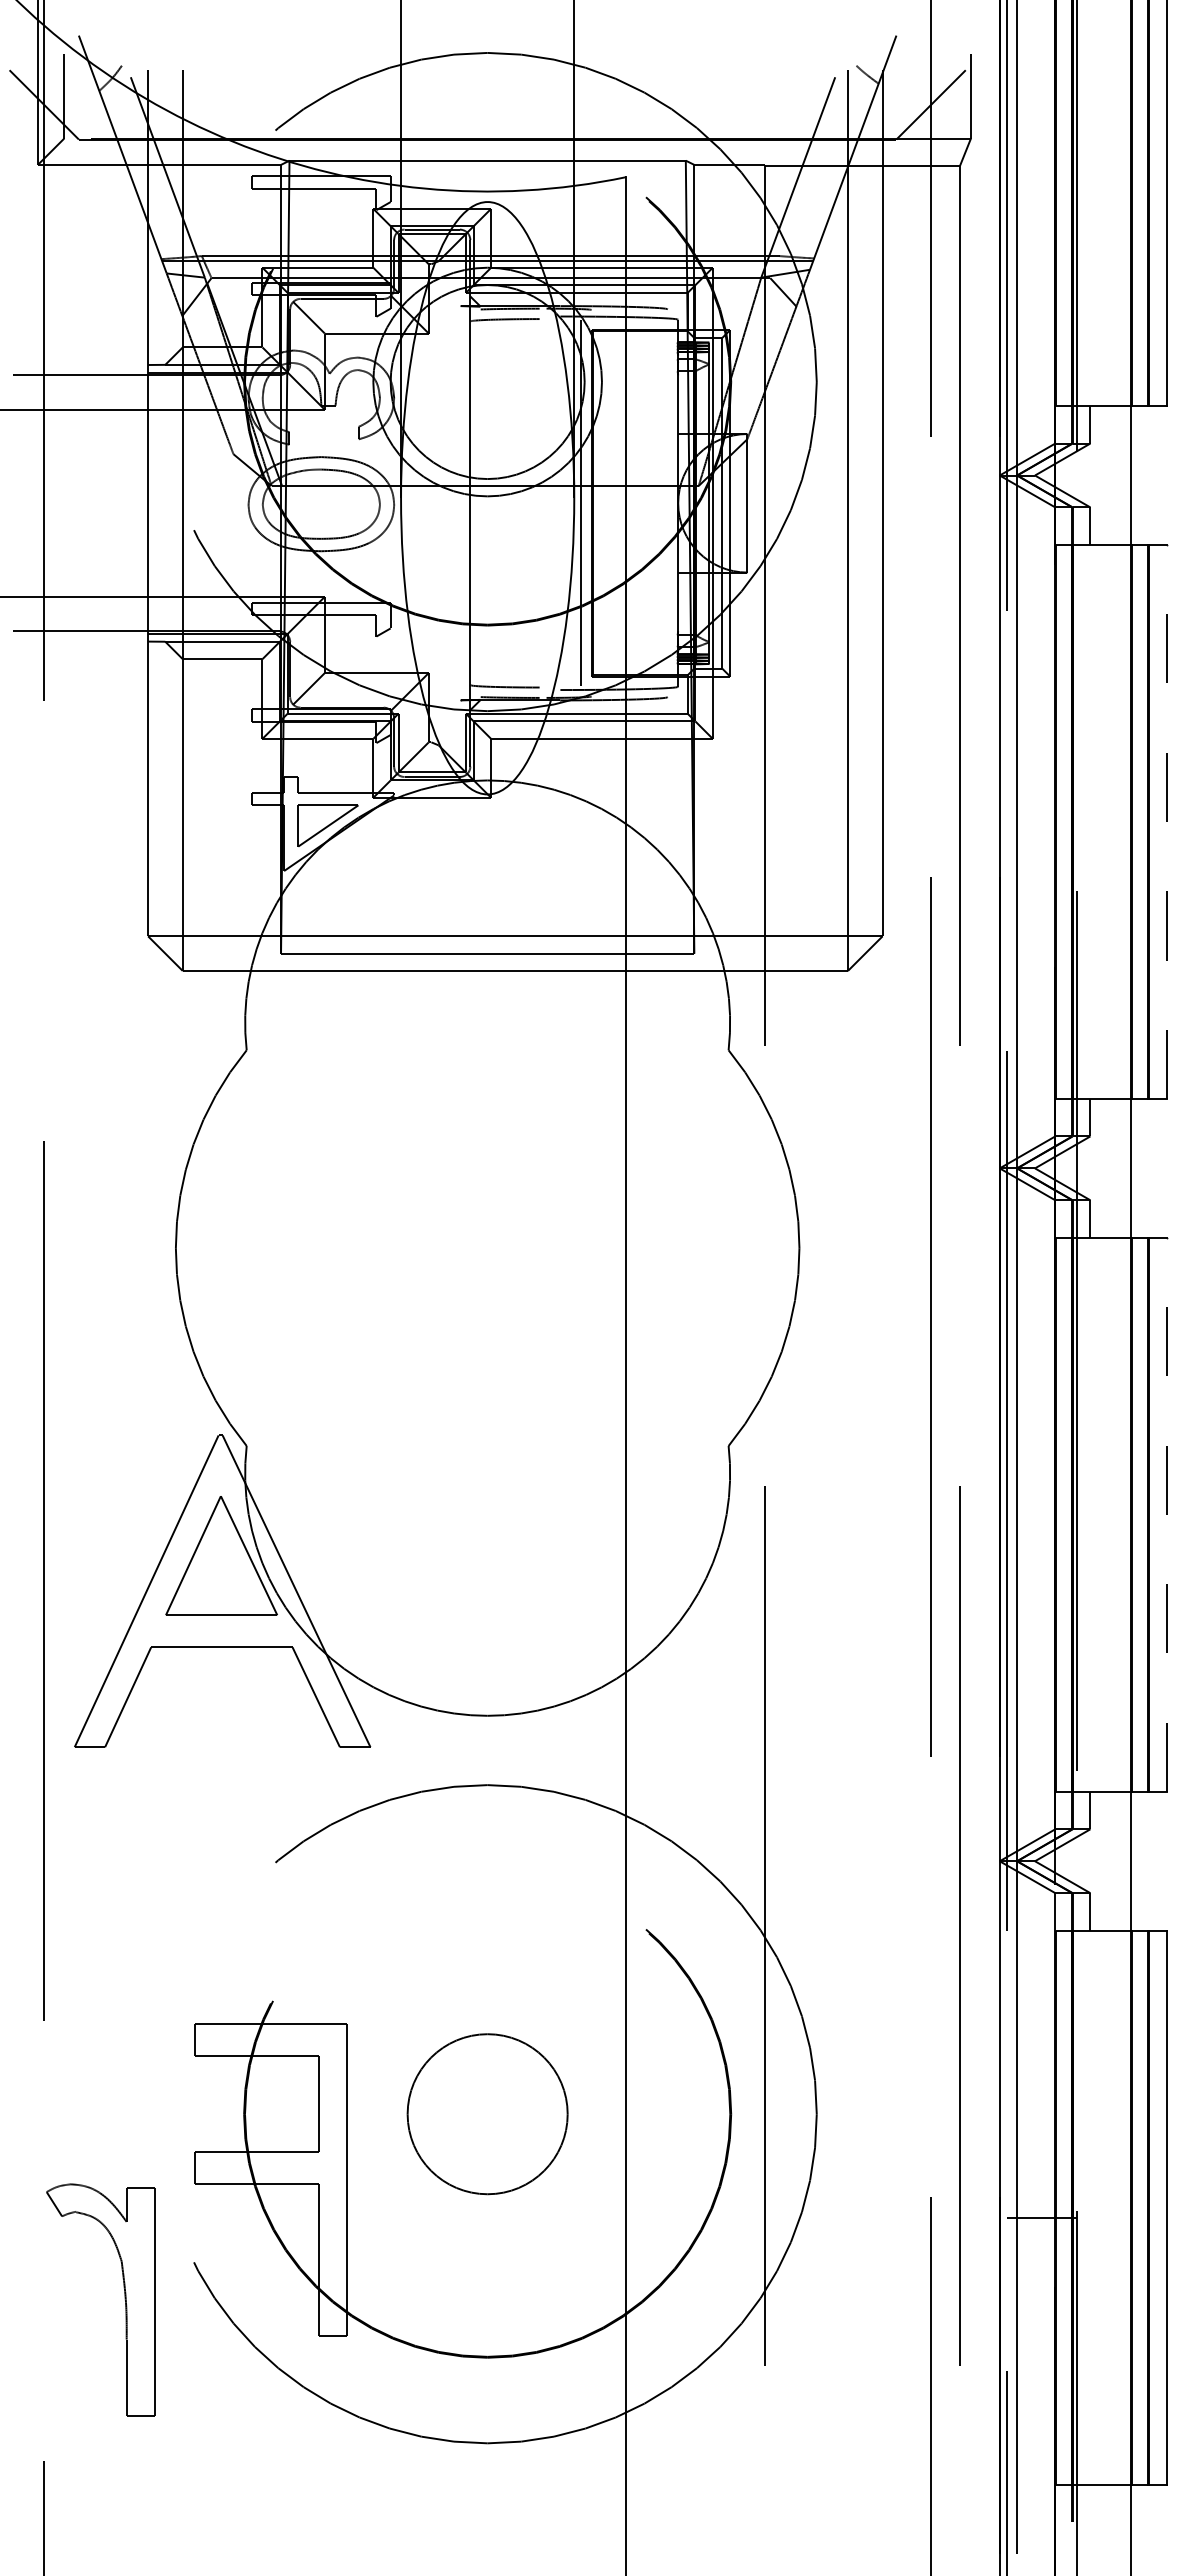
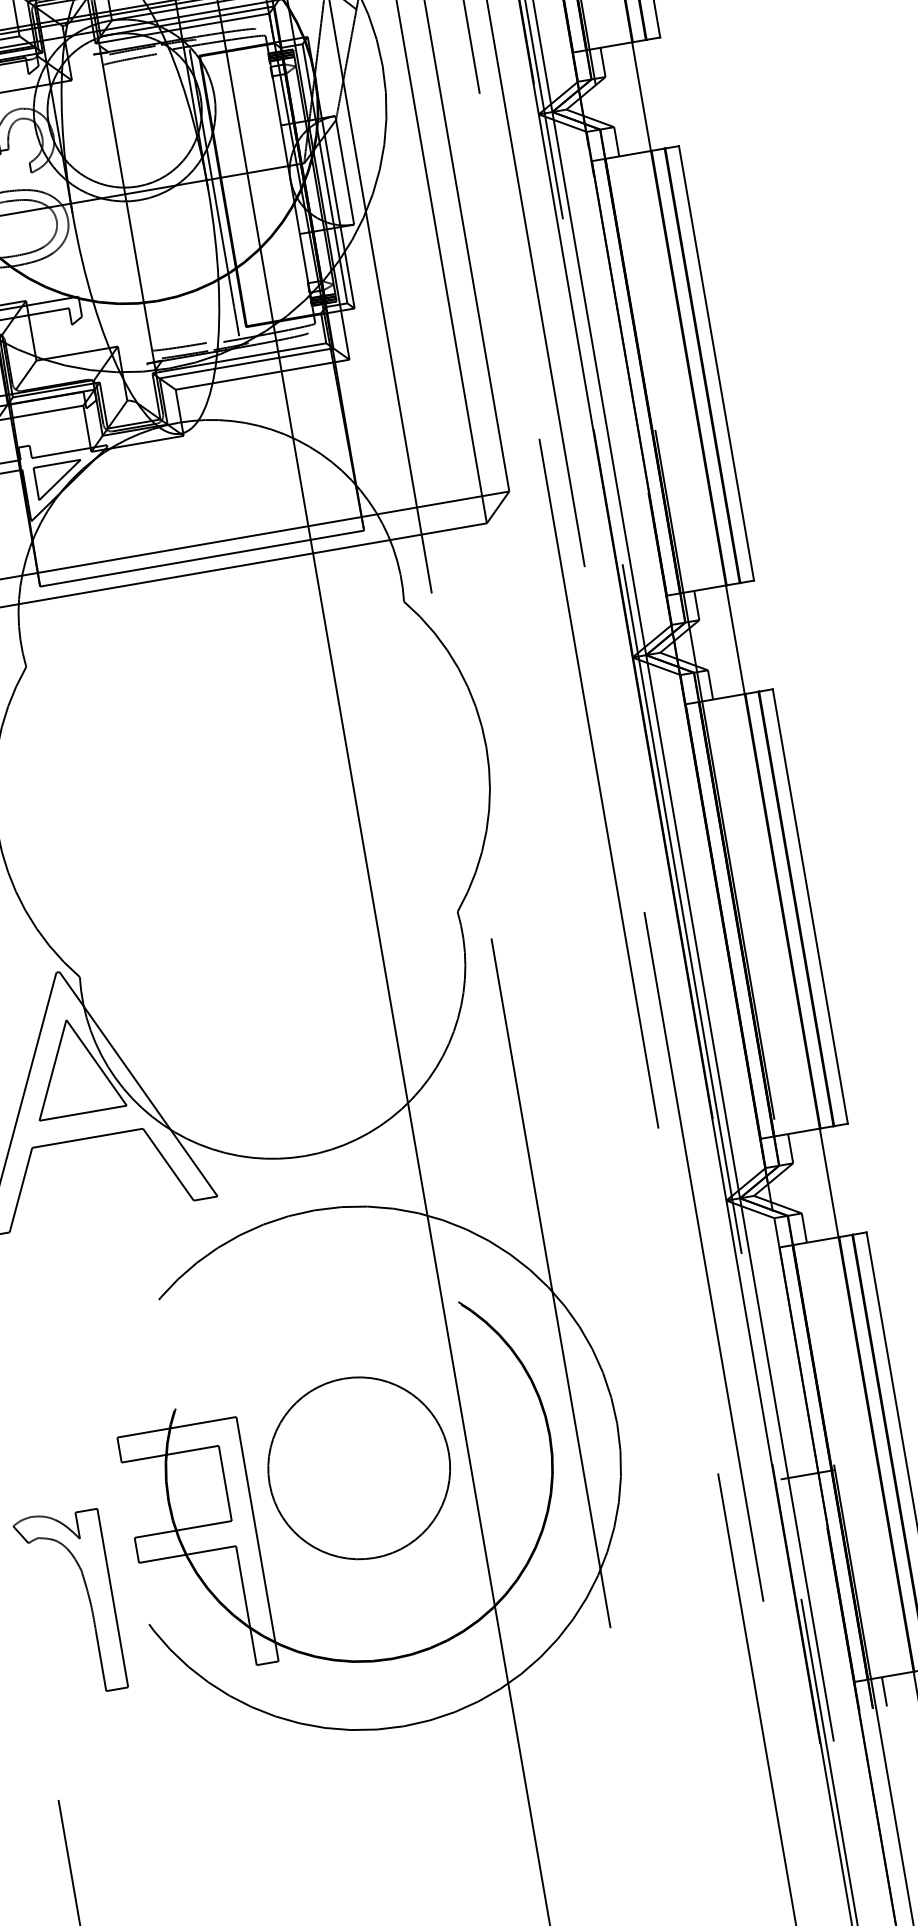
line: (1166, 821) -> (716, 363), dashed -> solid
line: (1166, 1514) -> (810, 906), dashed -> solid
circle: (487, 2113) -> (359, 1467), size x1.43
part: (124, 2299) -> (88, 1600), moved
line: (1090, 2503) -> (884, 1691), added

